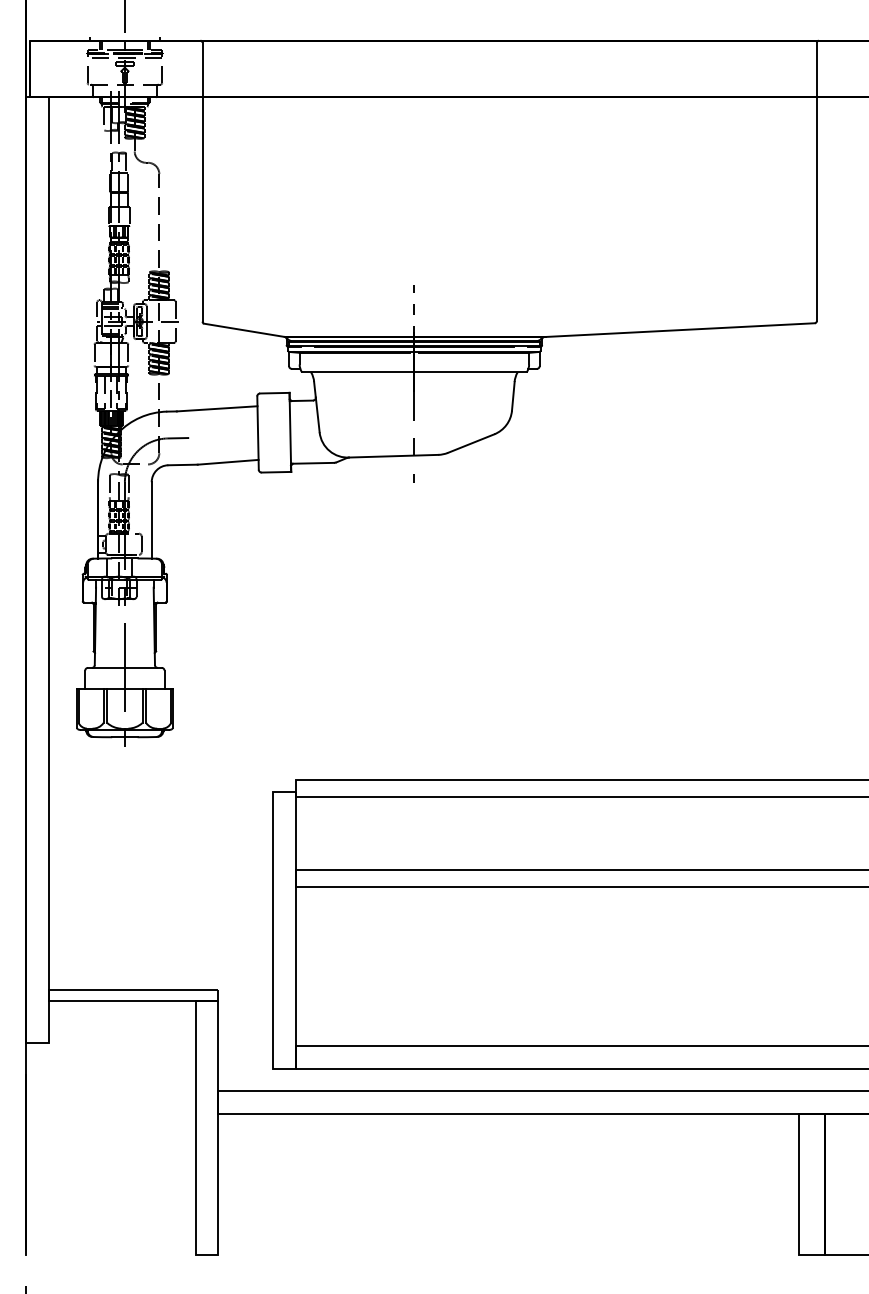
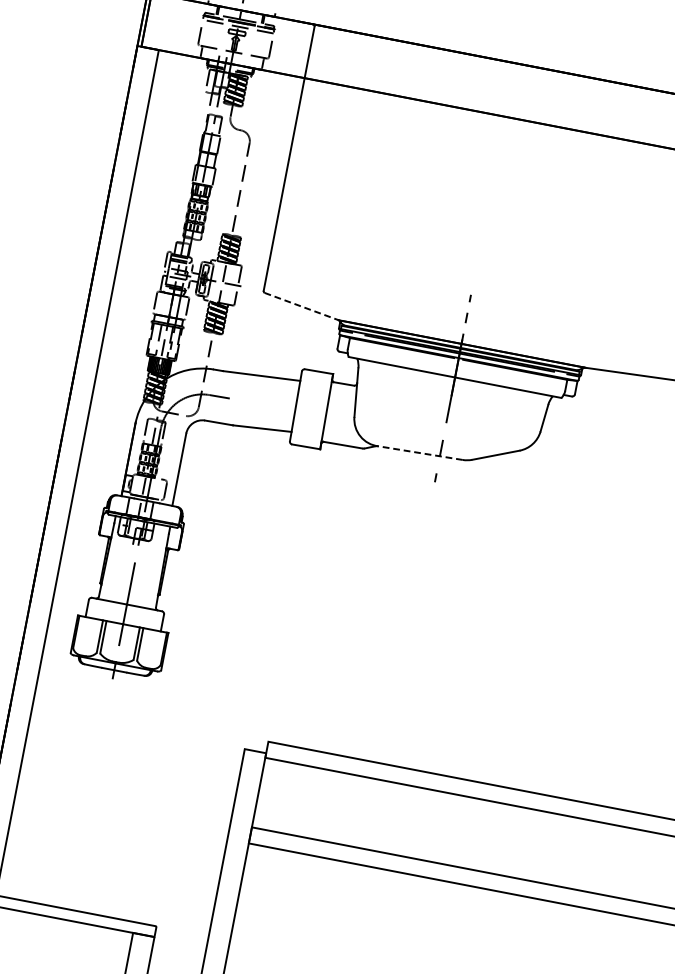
line: (244, 330) -> (301, 306), solid -> dashed
line: (393, 456) -> (419, 453), solid -> dashed

